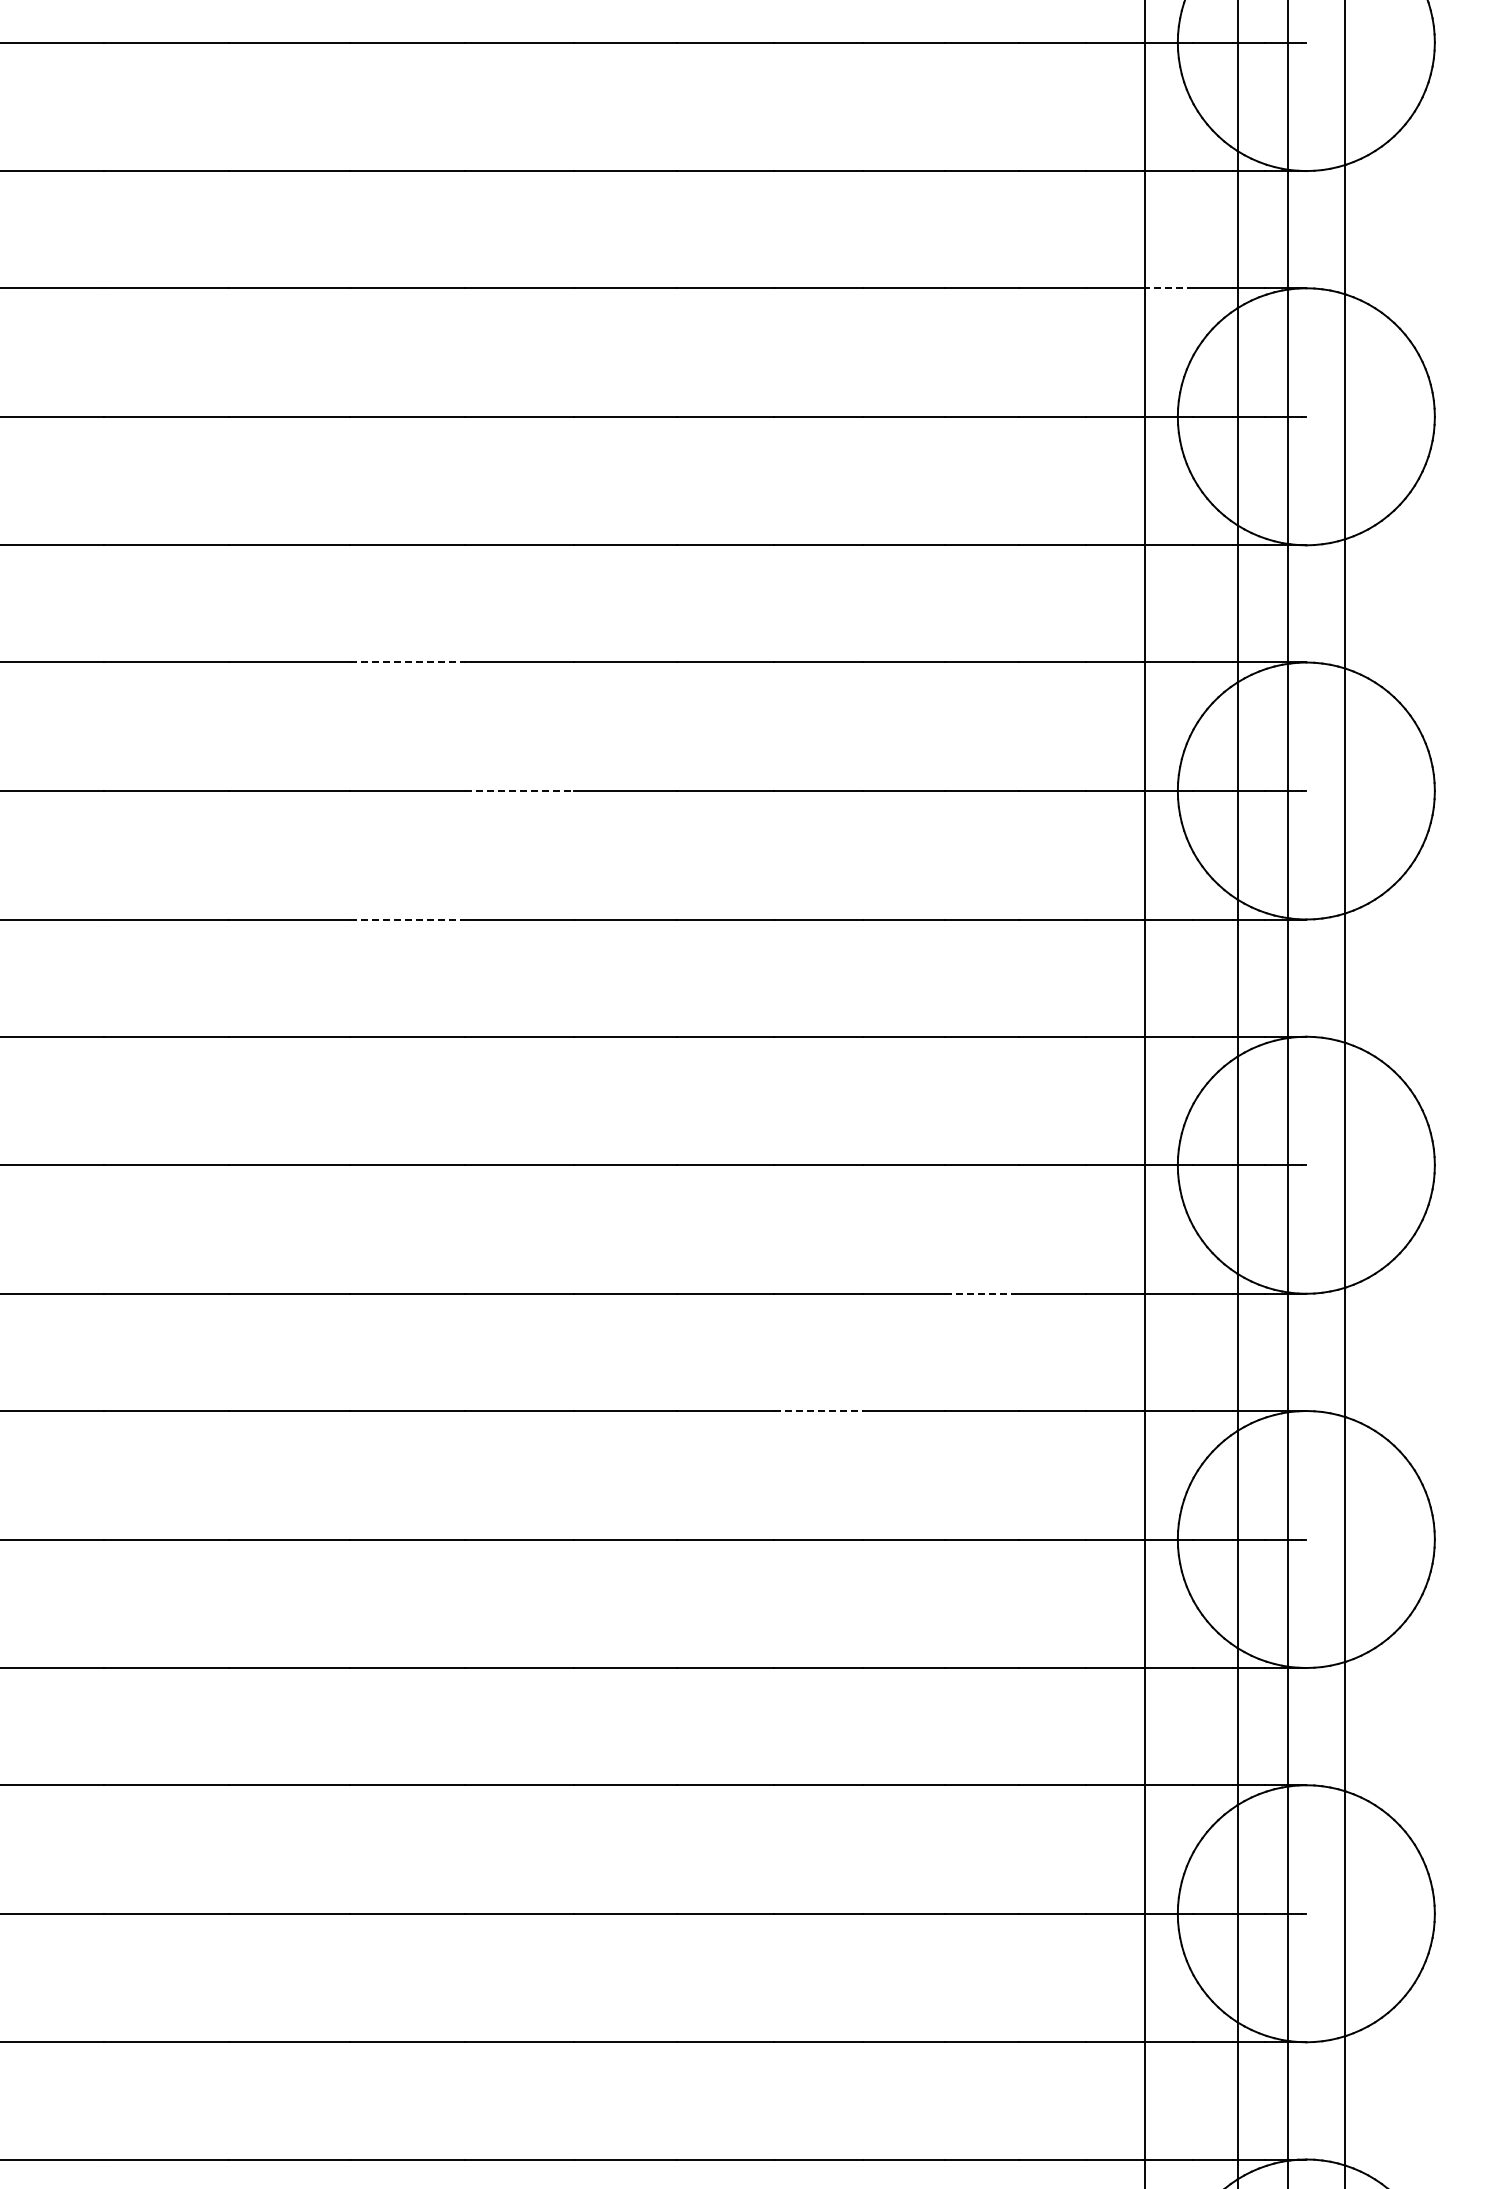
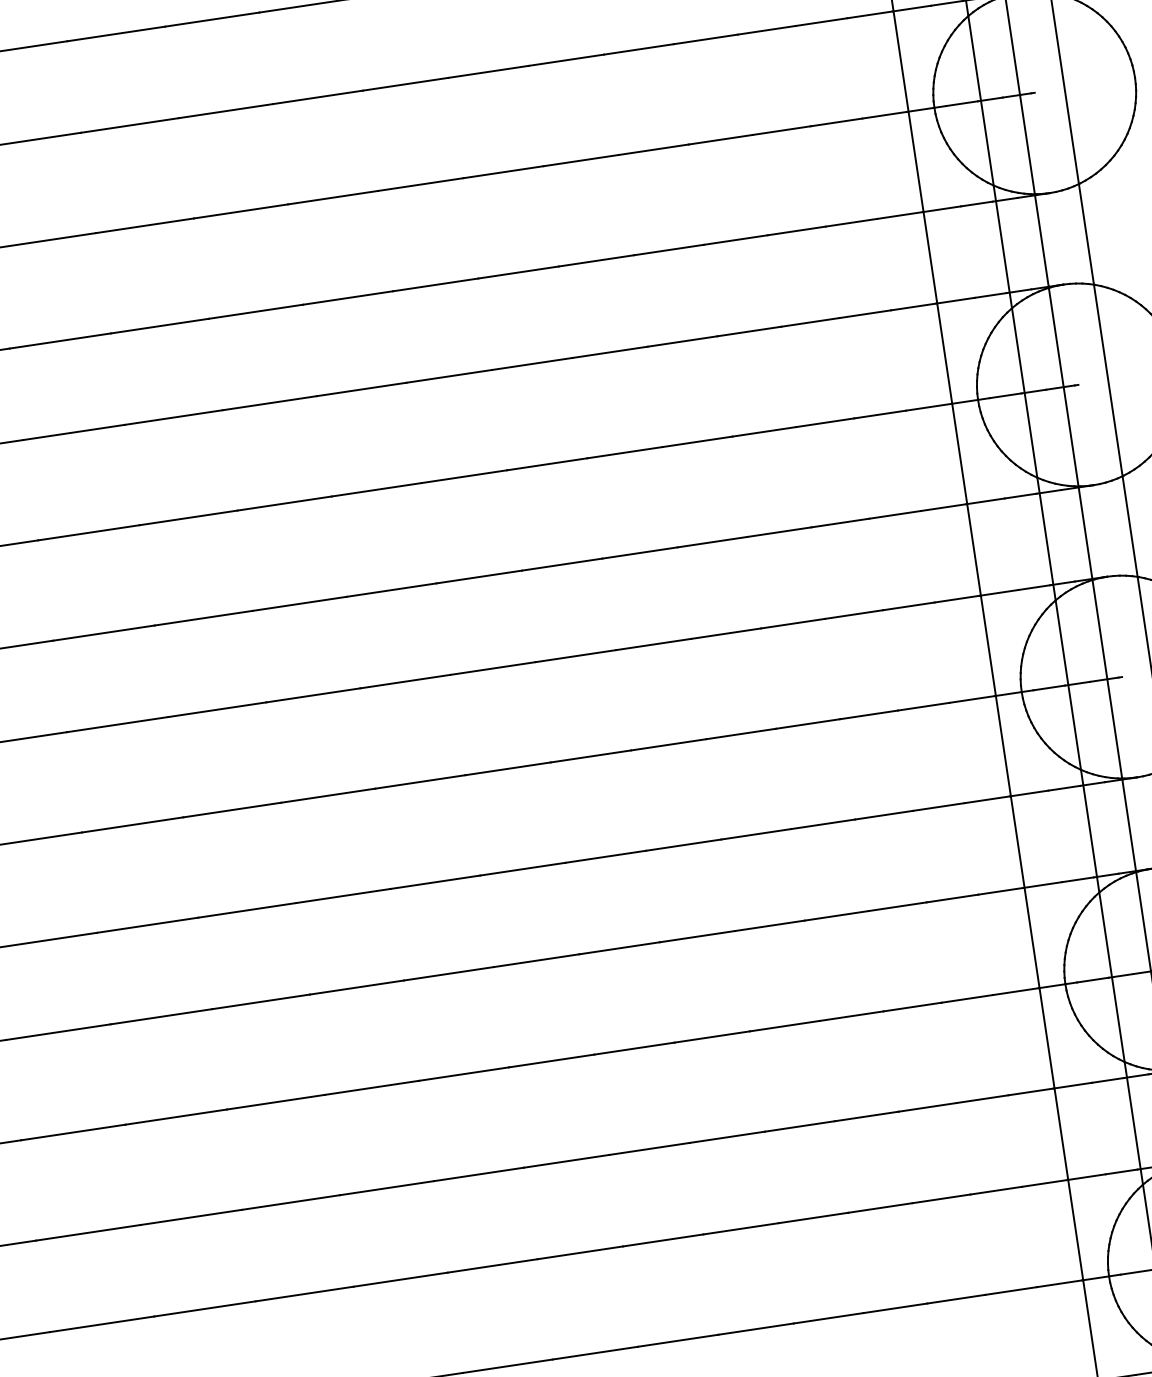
line: (1168, 288) -> (912, 8), dashed -> solid
line: (407, 662) -> (361, 389), dashed -> solid
line: (519, 791) -> (464, 477), dashed -> solid
line: (407, 919) -> (391, 590), dashed -> solid
line: (982, 1293) -> (884, 814), dashed -> solid
line: (818, 1411) -> (769, 926), dashed -> solid

